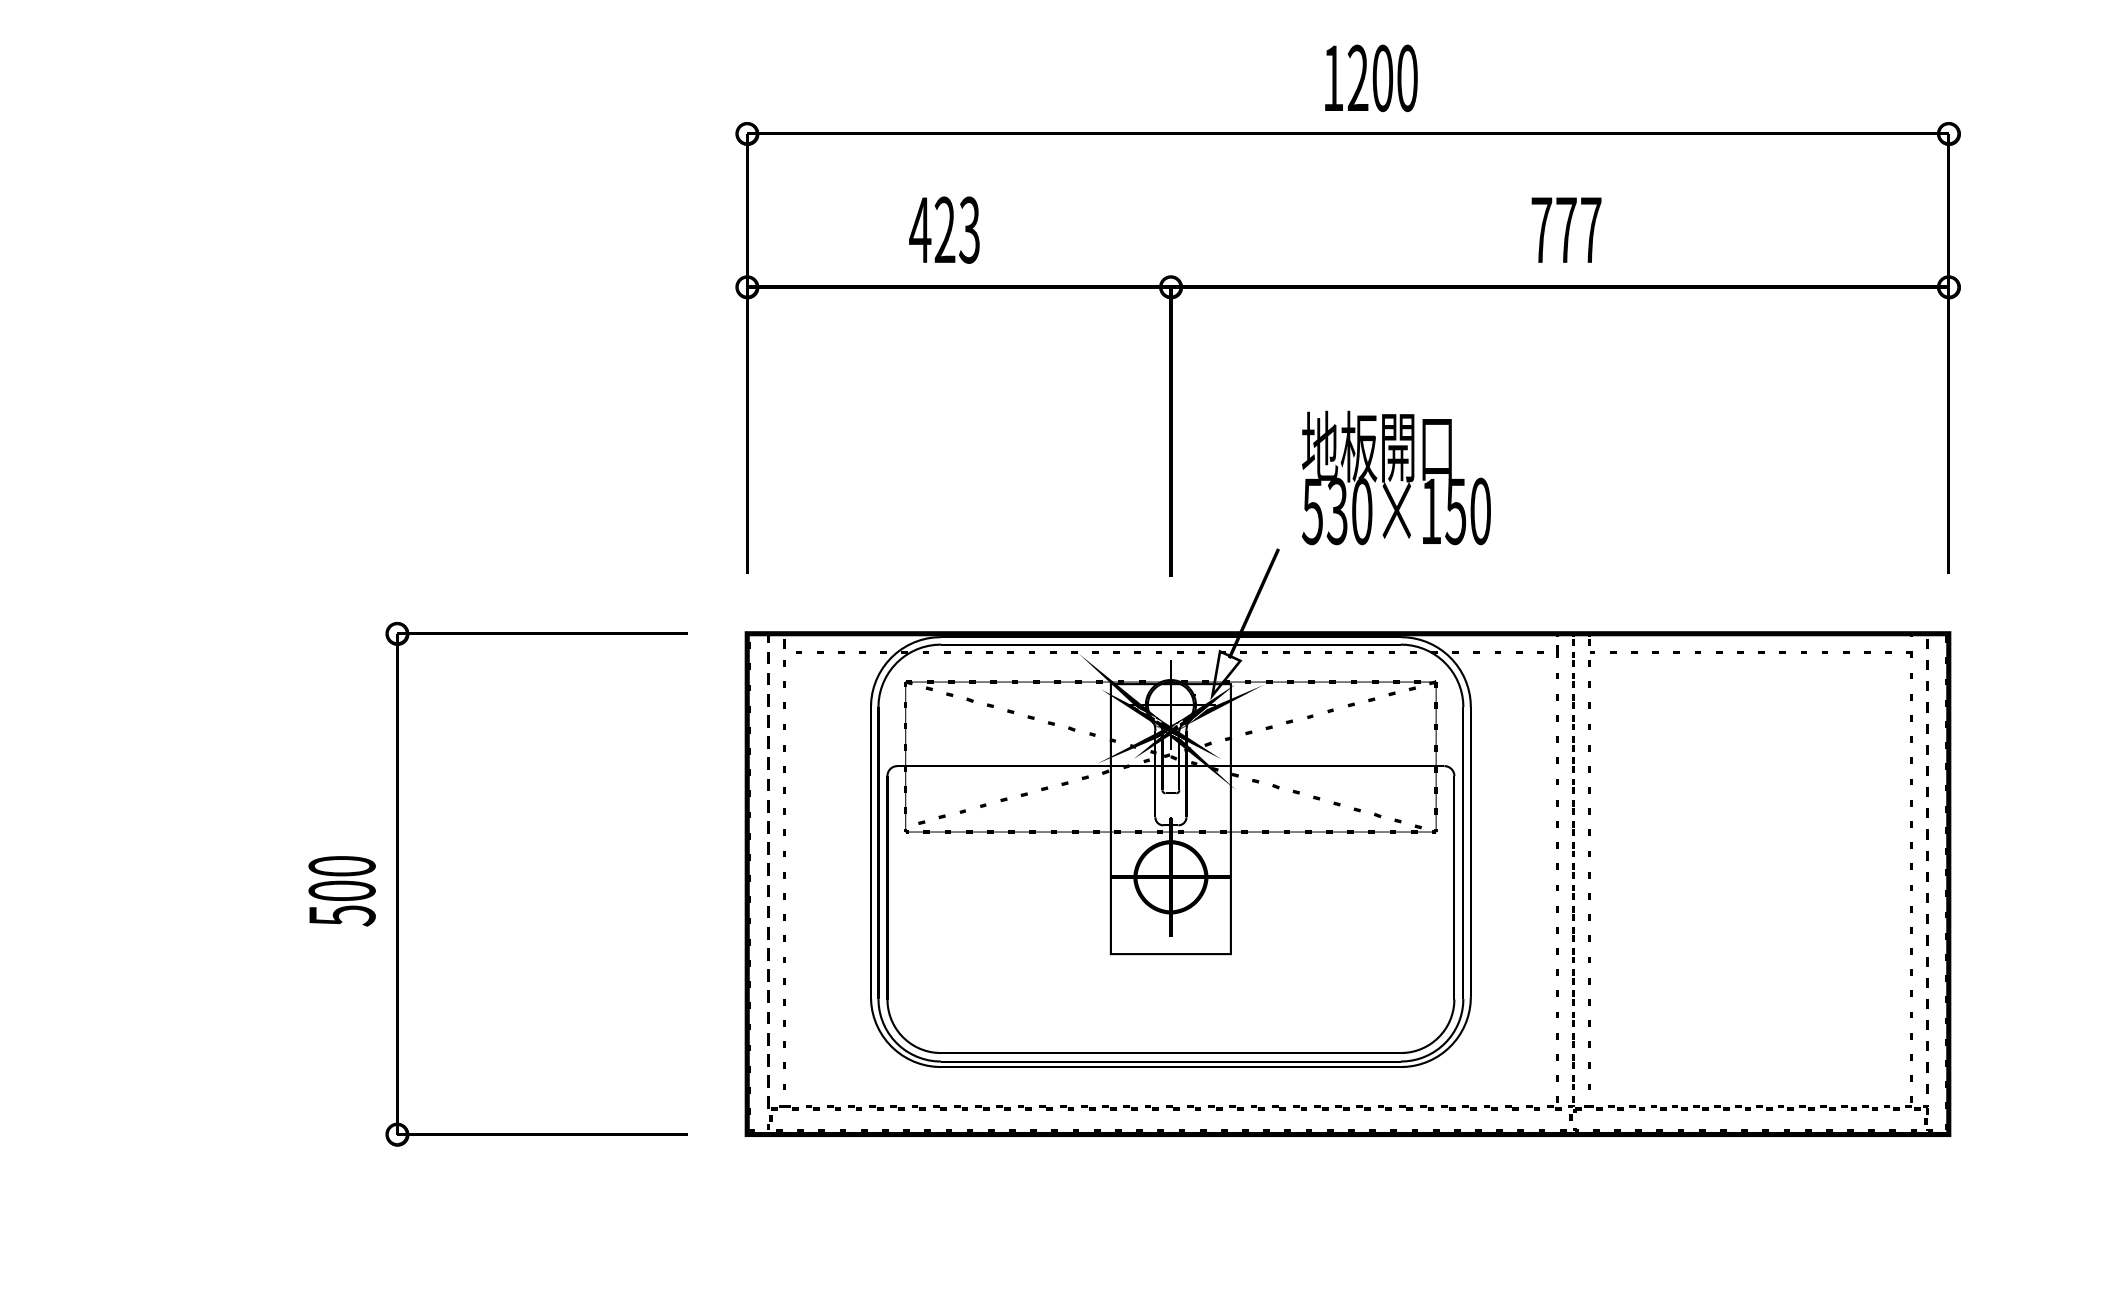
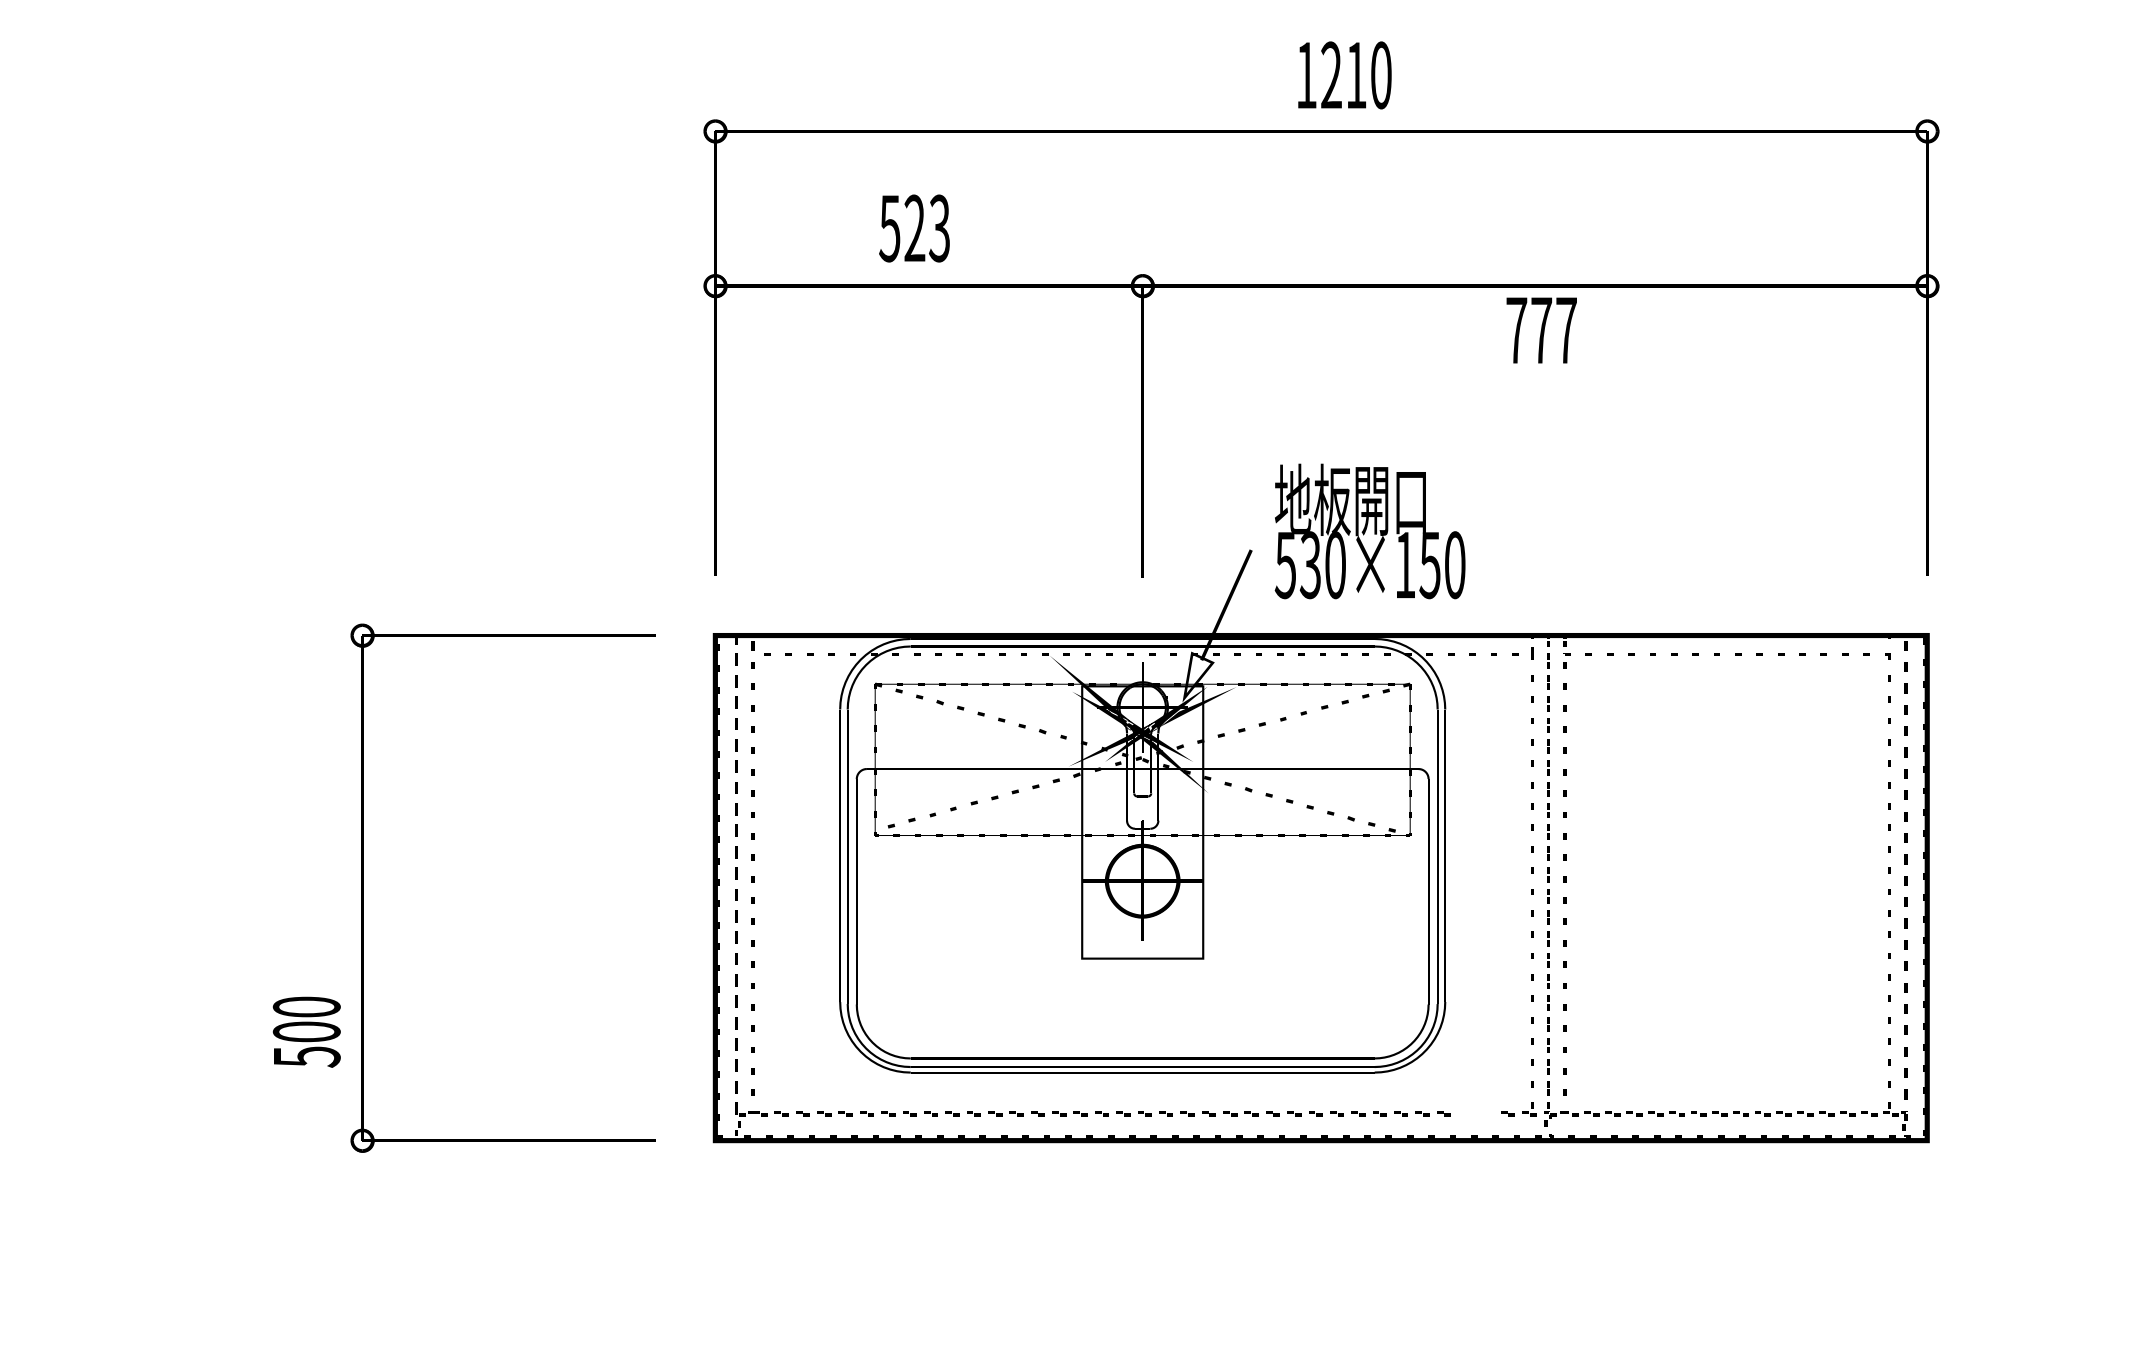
text: (1382, 78) -> (1356, 75), 1200 -> 1210
text: (919, 230) -> (889, 228), 423 -> 523
text: (1566, 230) -> (1541, 330), moved
text: (1395, 478) -> (1369, 531), moved
text: (341, 890) -> (306, 1031), moved
part: (1500, 1107) -> (1475, 1113), removed

